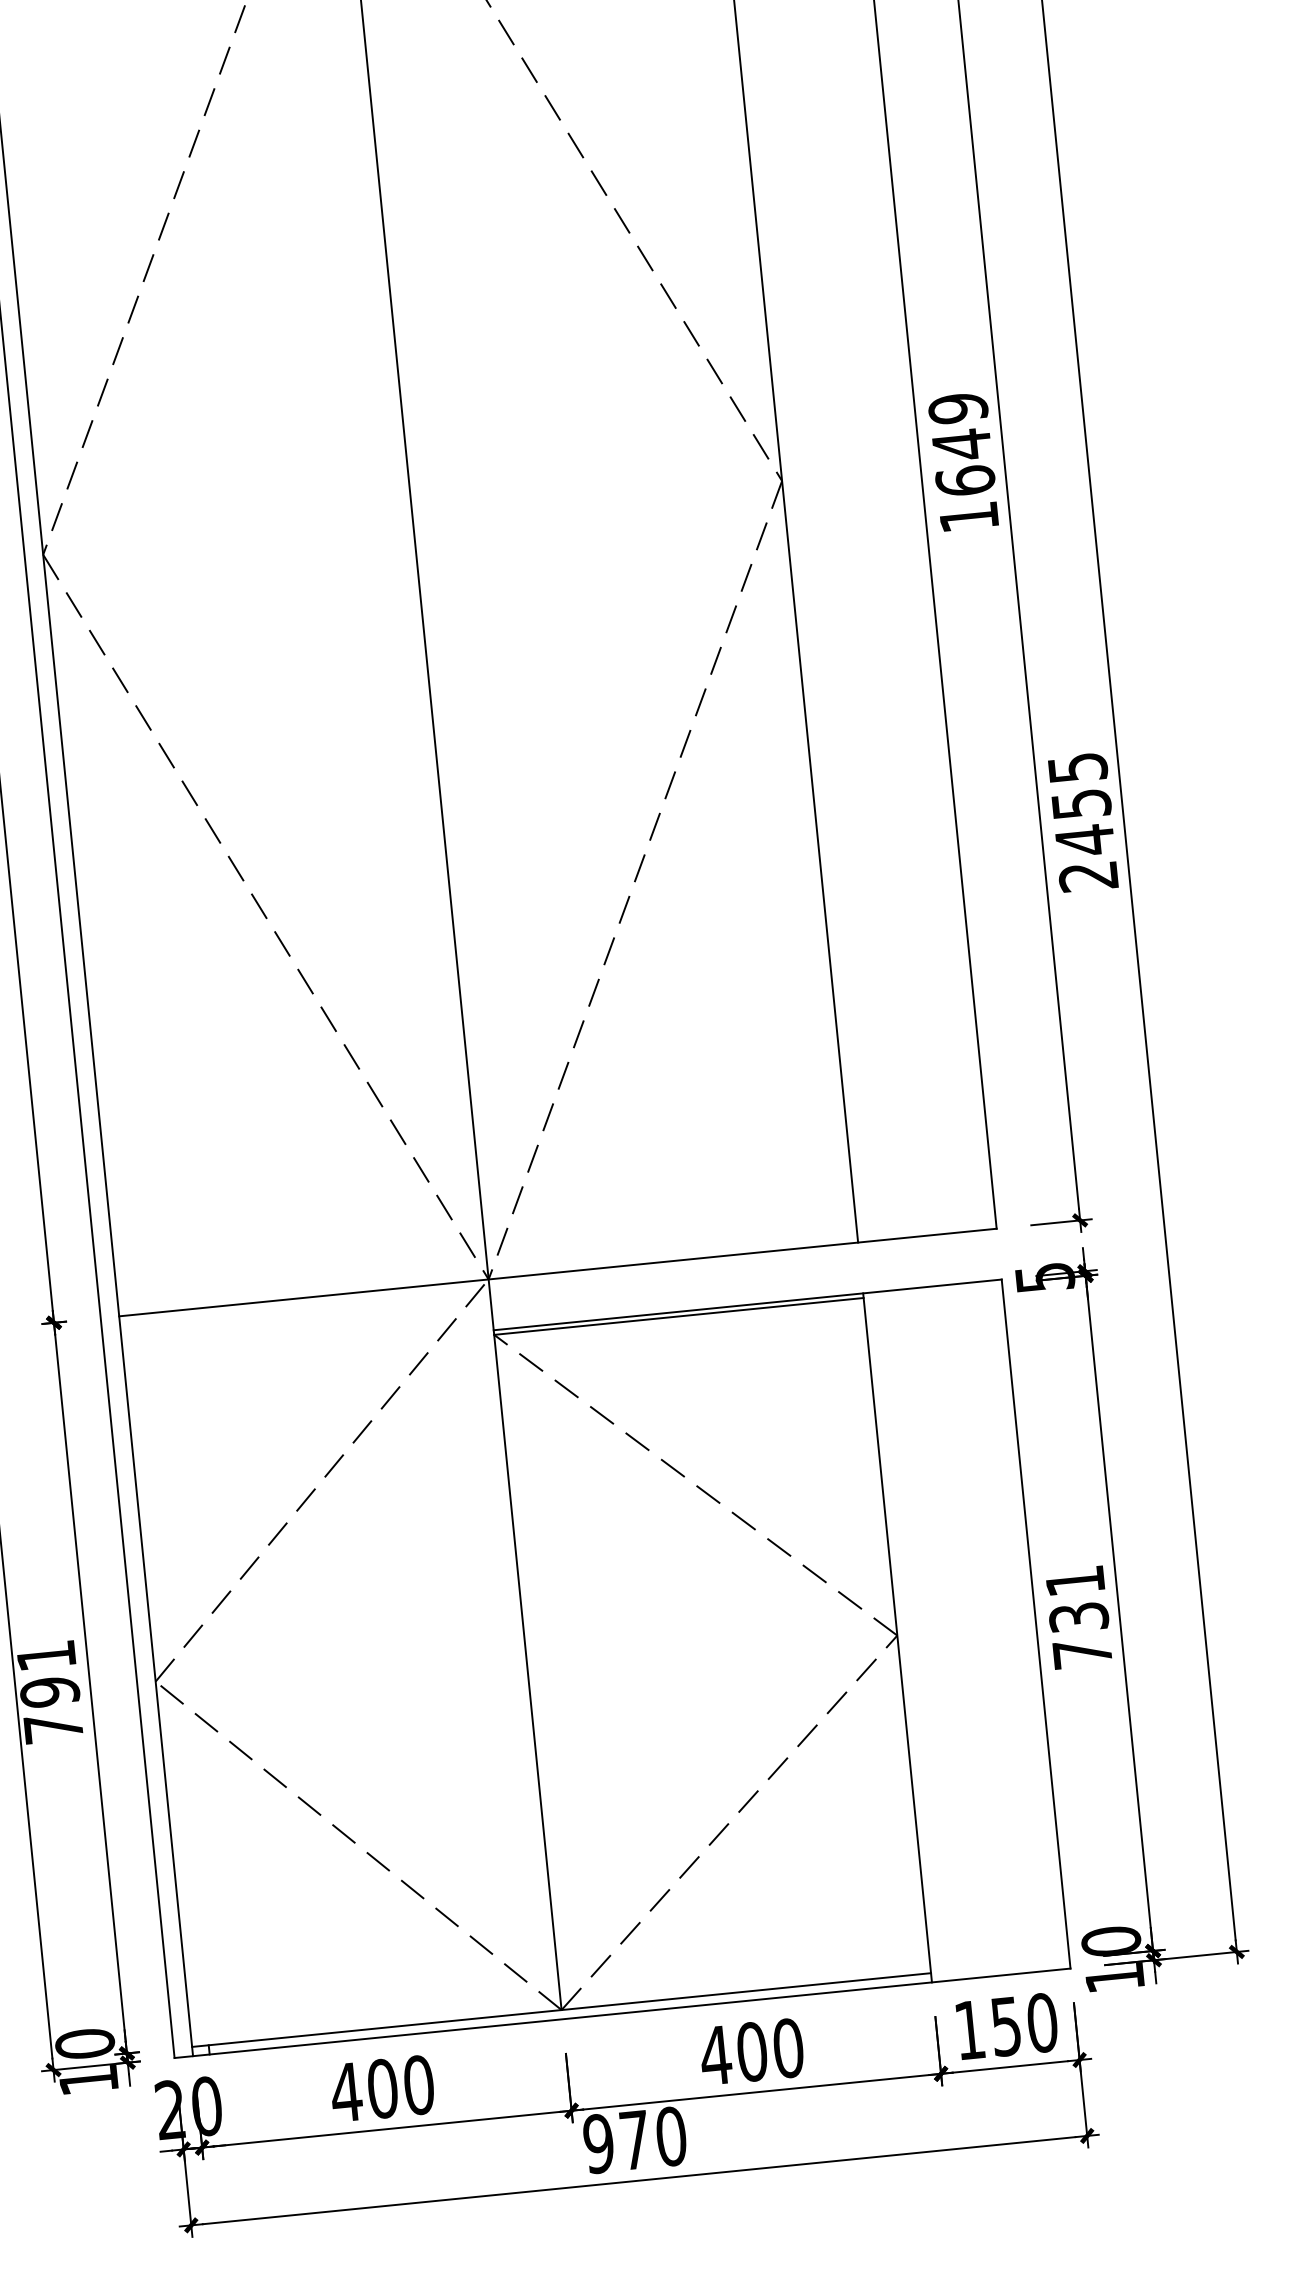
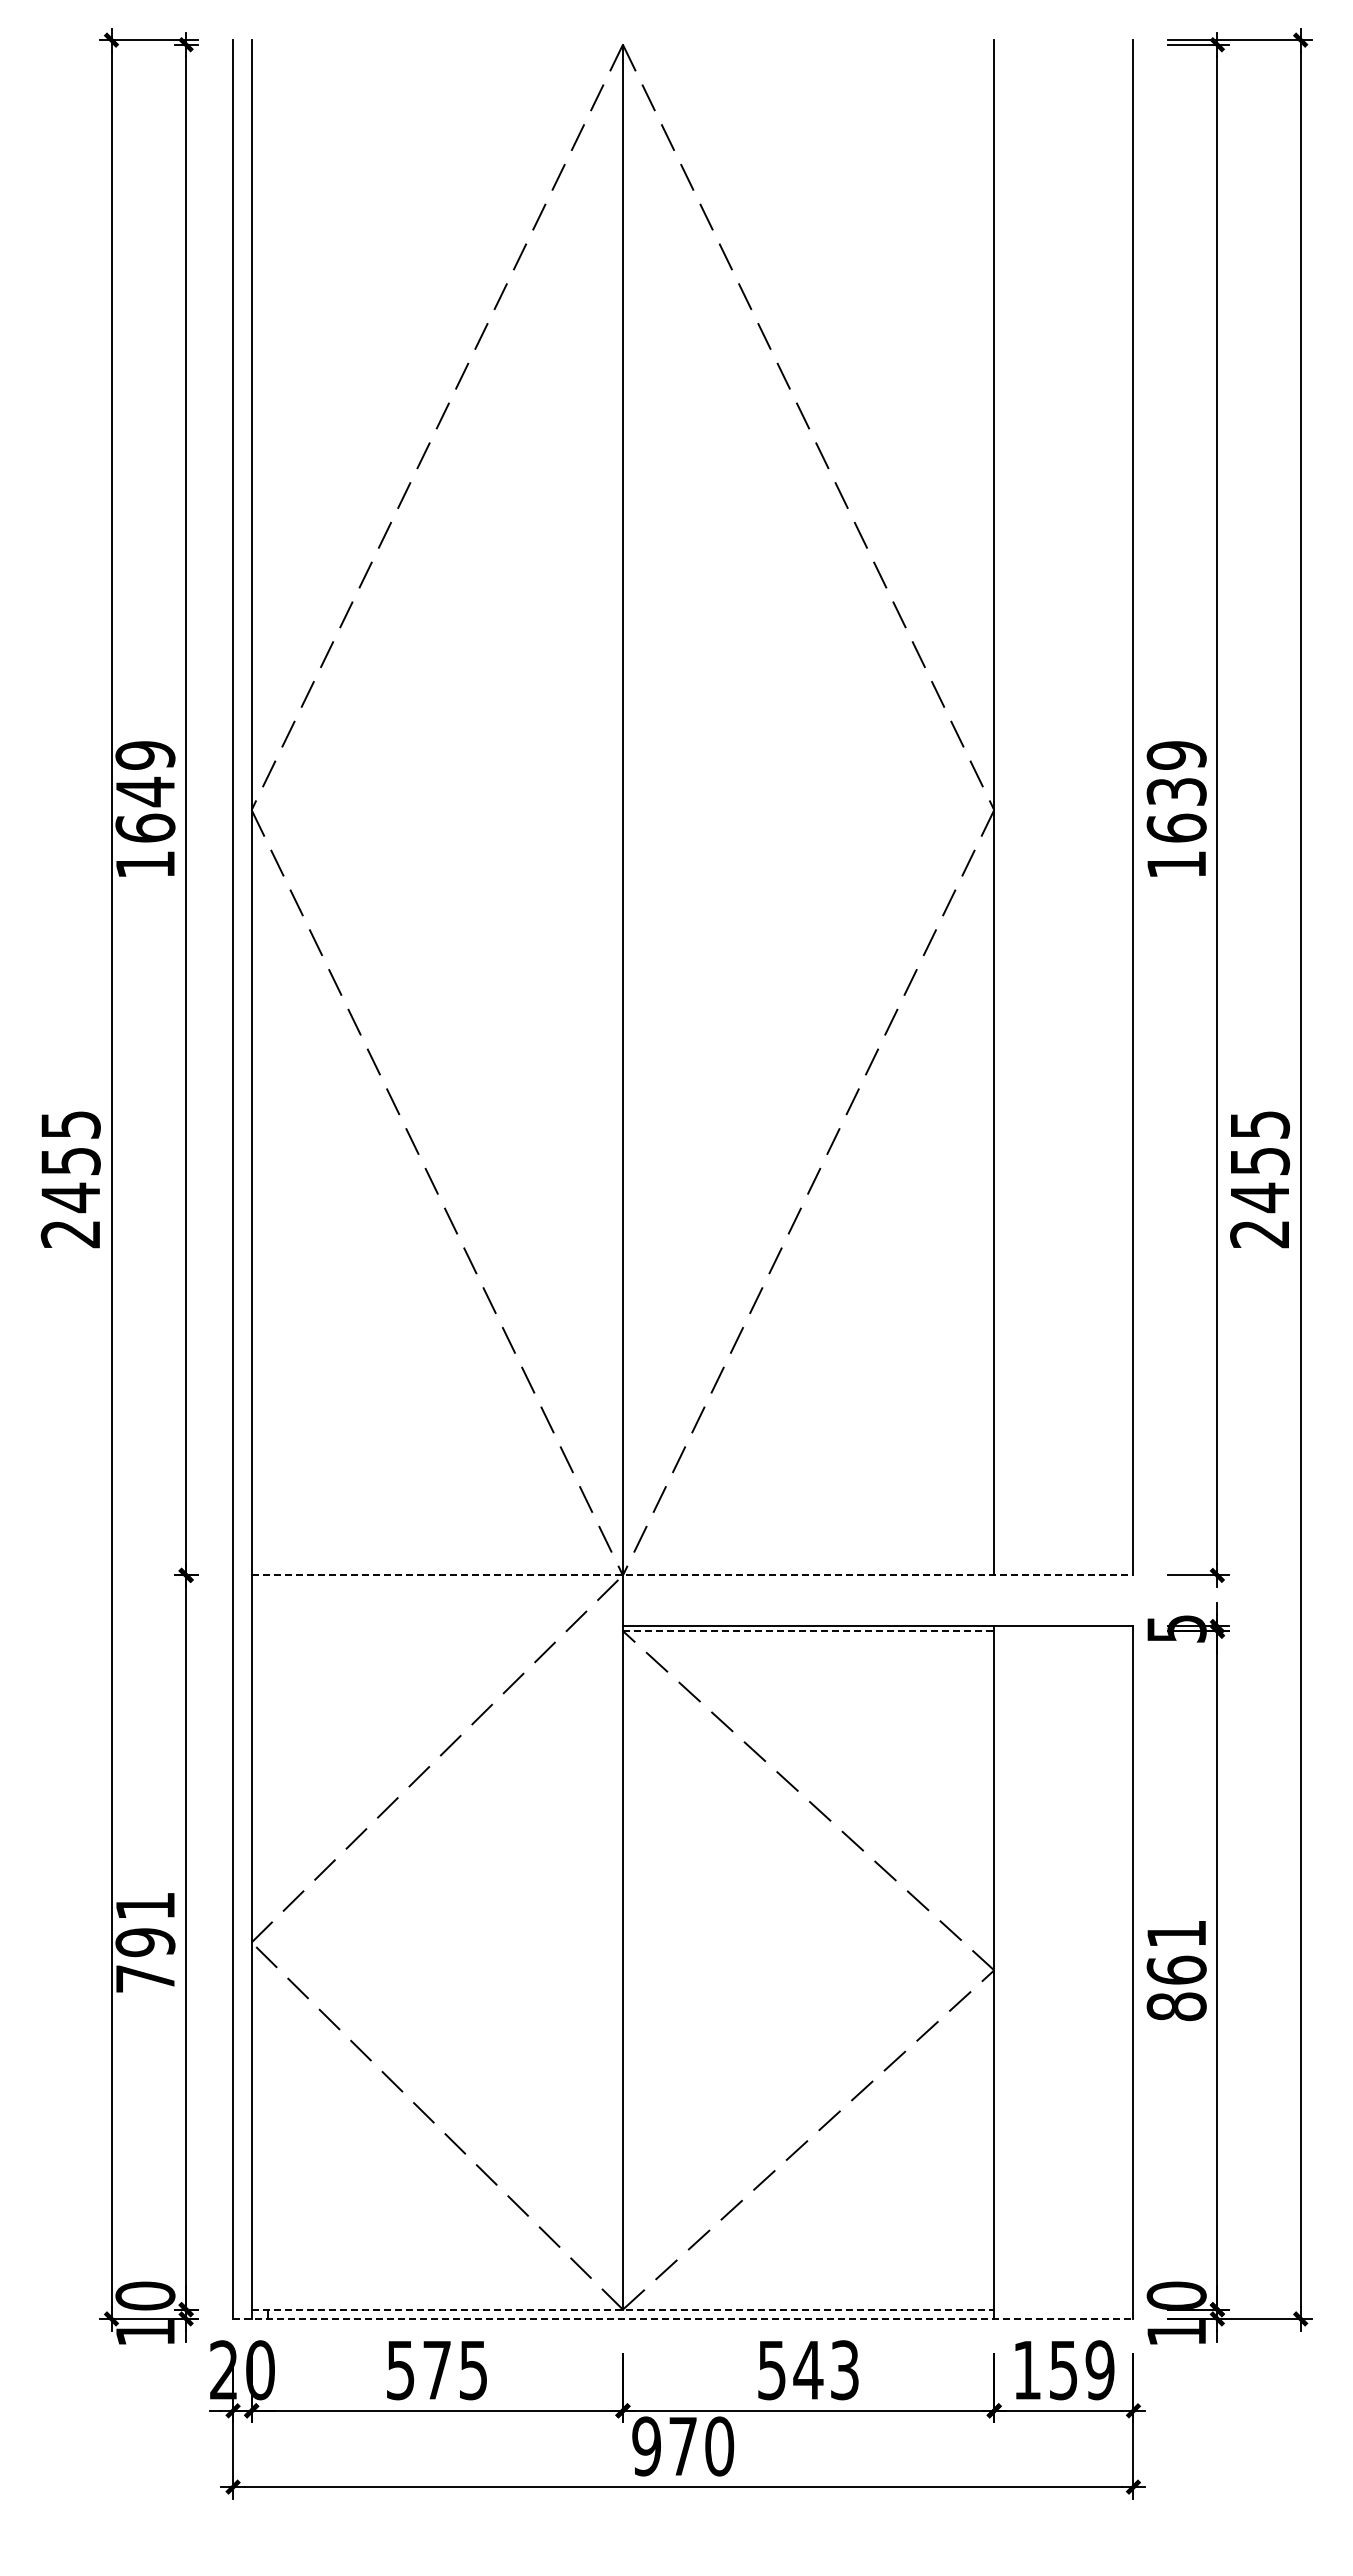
text: (961, 444) -> (1176, 791), 1649 -> 1639
line: (557, 1272) -> (692, 1575), solid -> dashed
line: (678, 1316) -> (808, 1631), solid -> dashed
text: (1080, 1635) -> (1176, 1988), 731 -> 861
line: (562, 2009) -> (623, 2309), solid -> dashed
line: (622, 2012) -> (683, 2318), solid -> dashed
text: (1041, 2023) -> (1099, 2370), 150 -> 159
text: (751, 2052) -> (807, 2370), 400 -> 543
text: (382, 2089) -> (436, 2370), 400 -> 575

